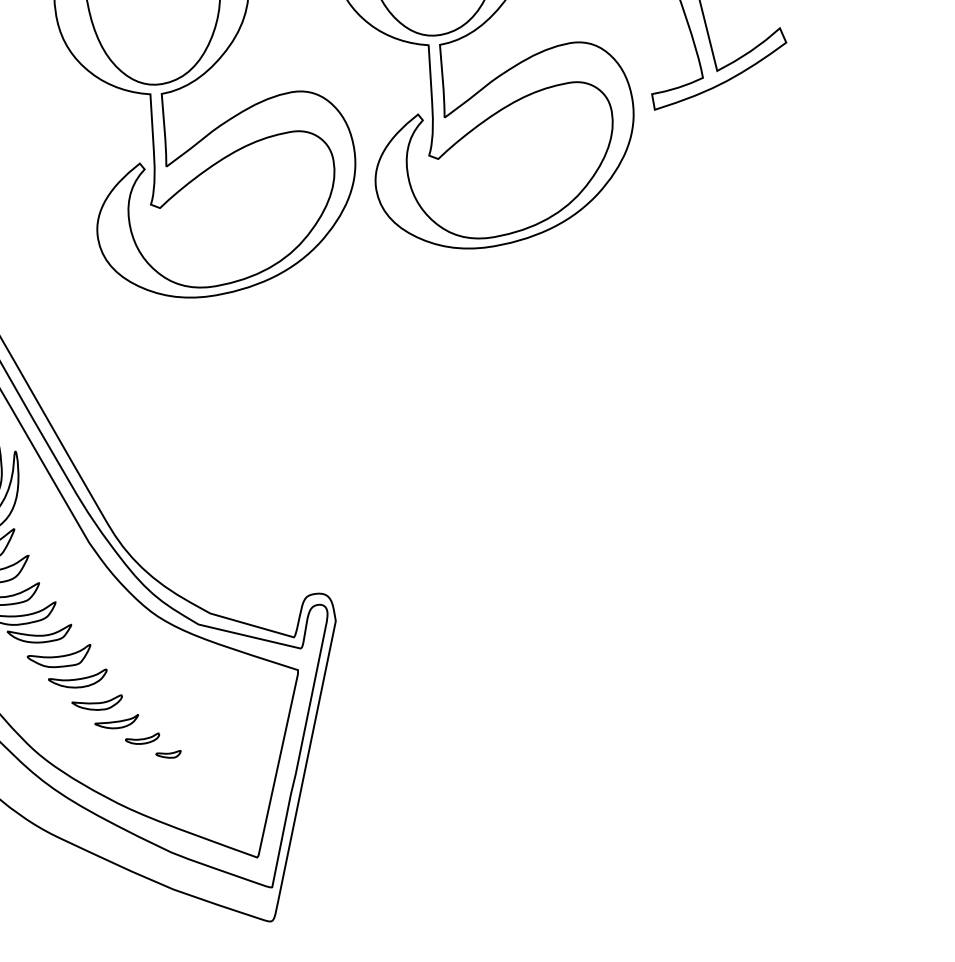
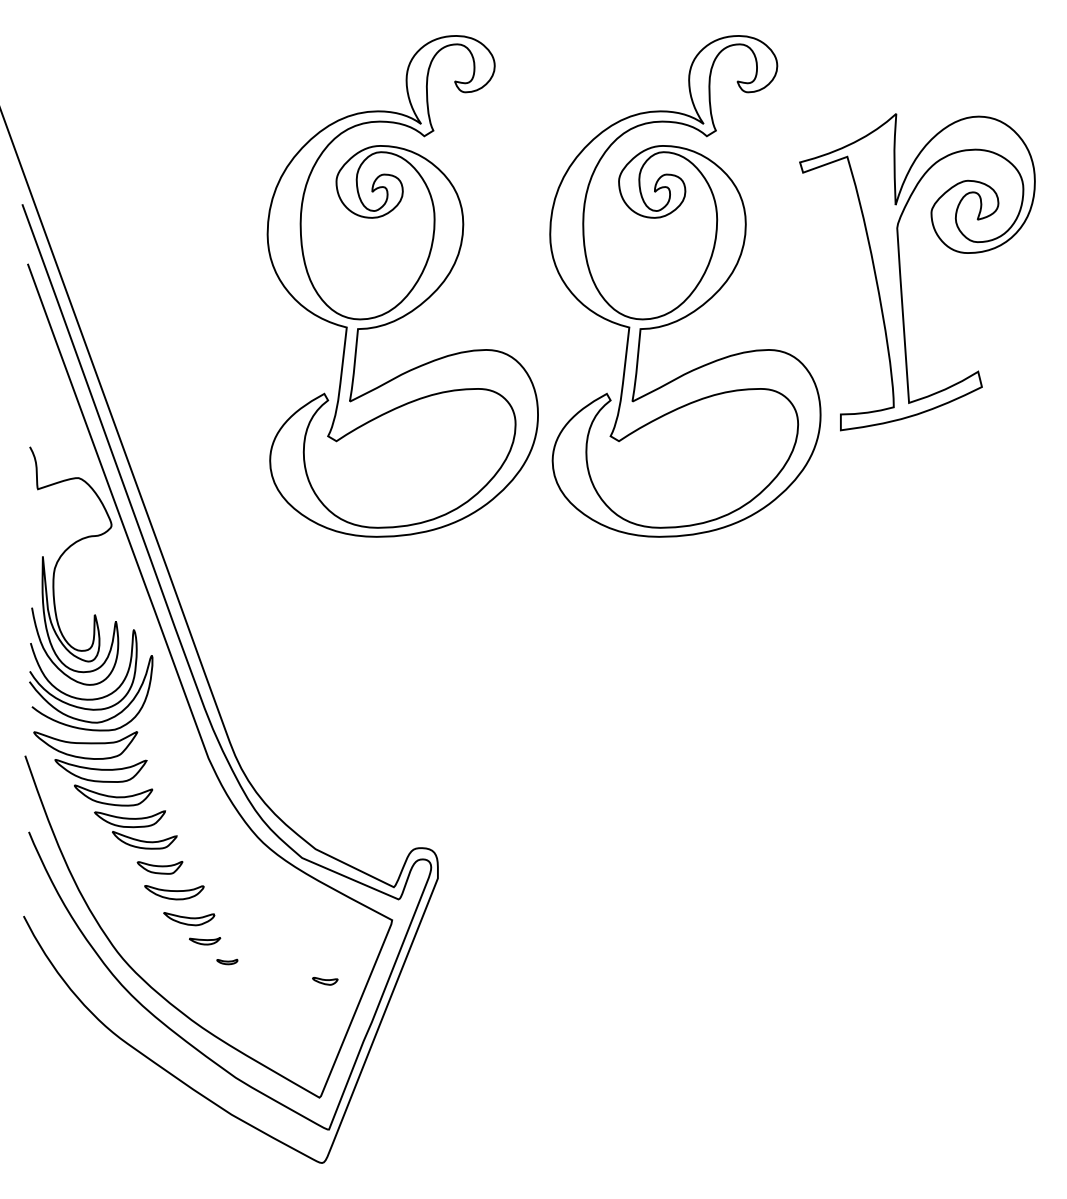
part: (59, 658) -> (159, 867), size x0.7
part: (116, 722) -> (204, 940), size x0.7
part: (143, 739) -> (227, 961), size x0.6
part: (169, 755) -> (325, 981), moved

